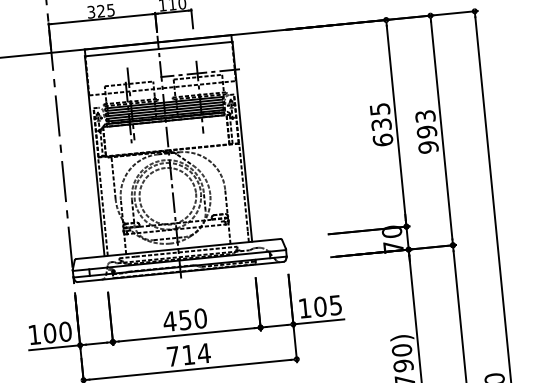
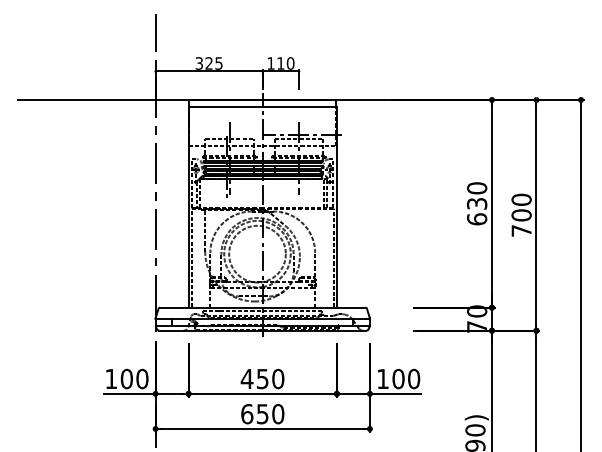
text: (380, 109) -> (477, 188), 635 -> 630
text: (426, 132) -> (521, 215), 993 -> 700
text: (336, 304) -> (414, 378), 105 -> 100
text: (188, 355) -> (262, 414), 714 -> 650

